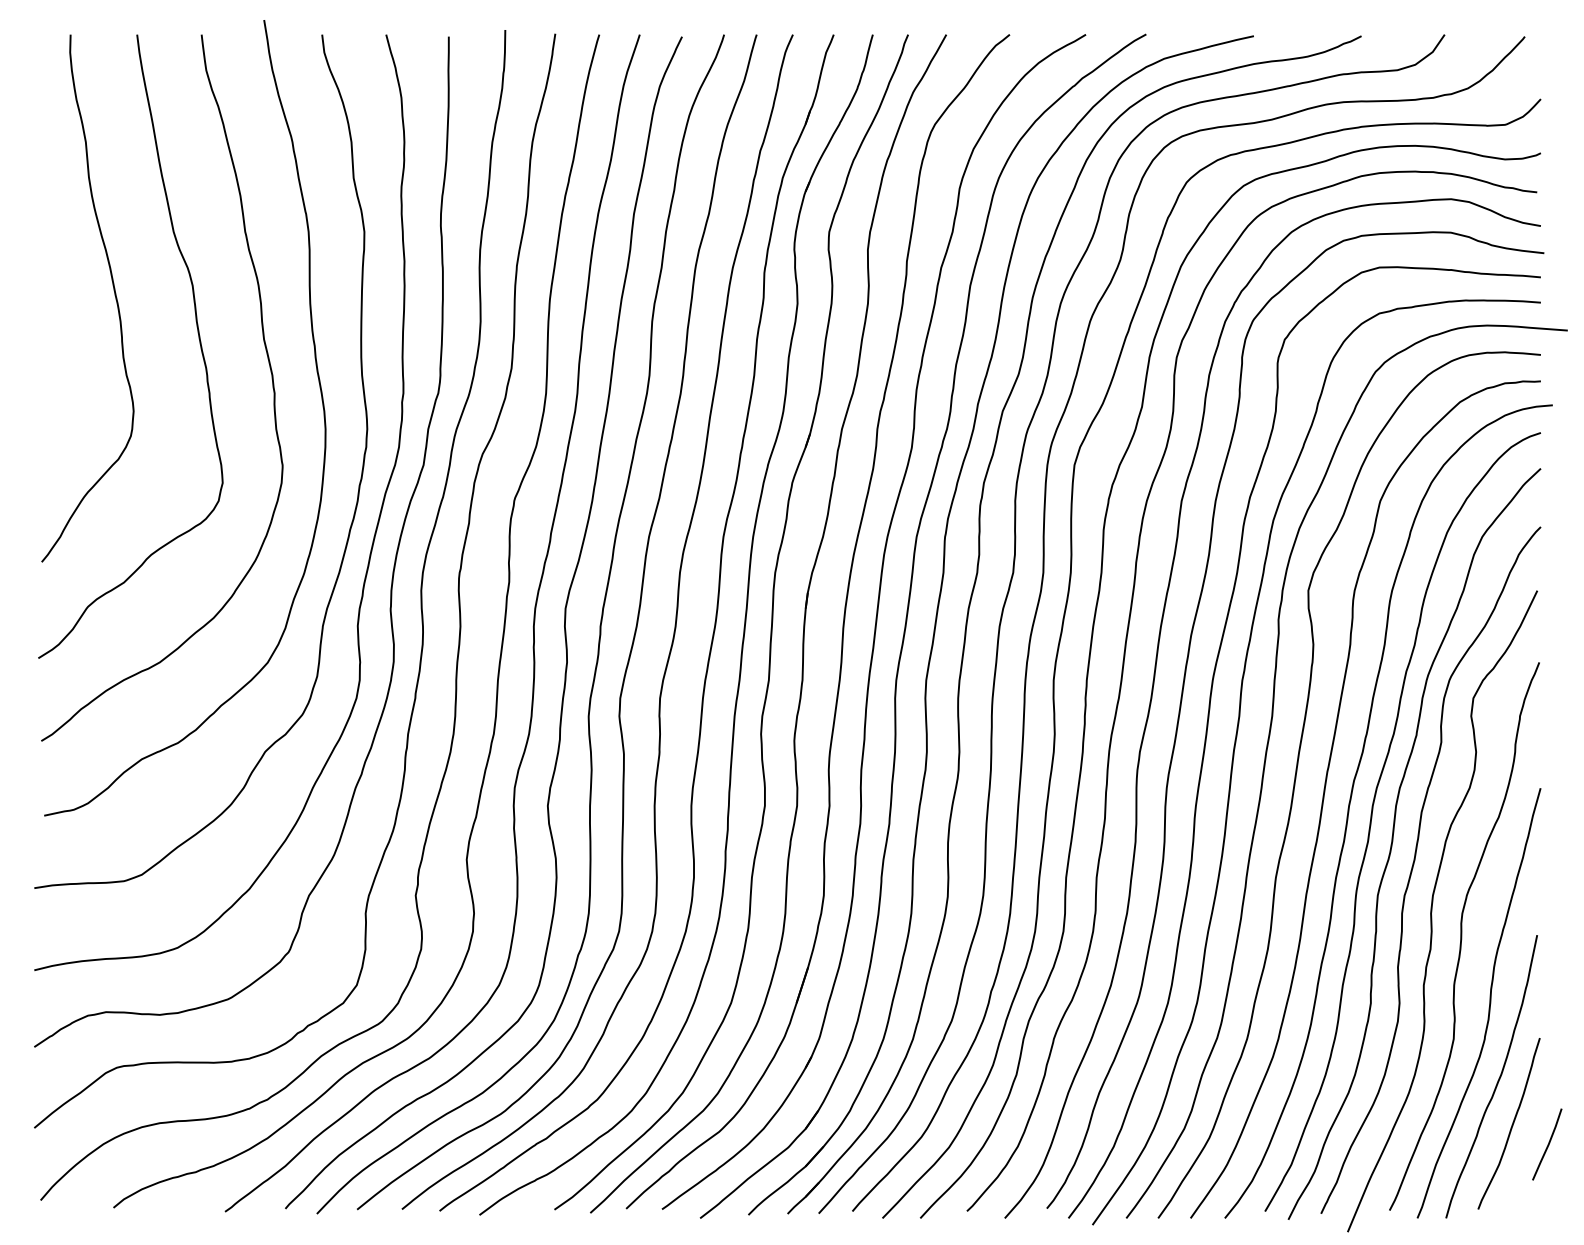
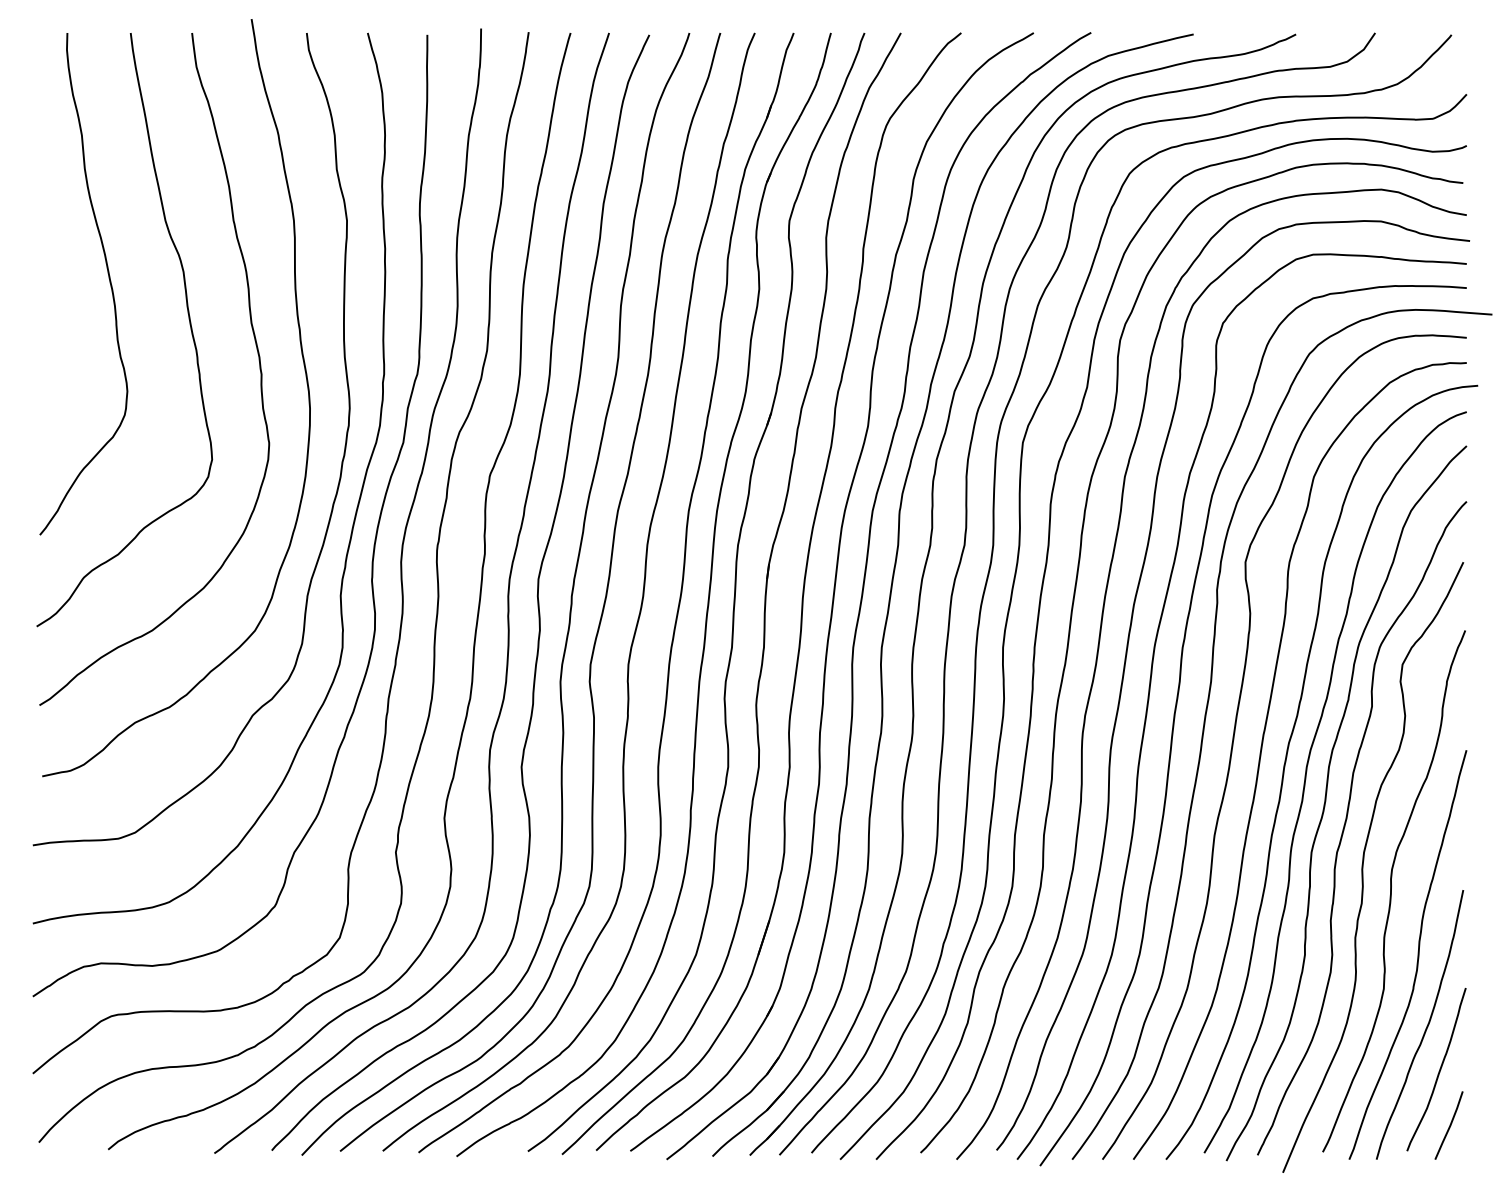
line: (1547, 1144) -> (1449, 1125), moved

